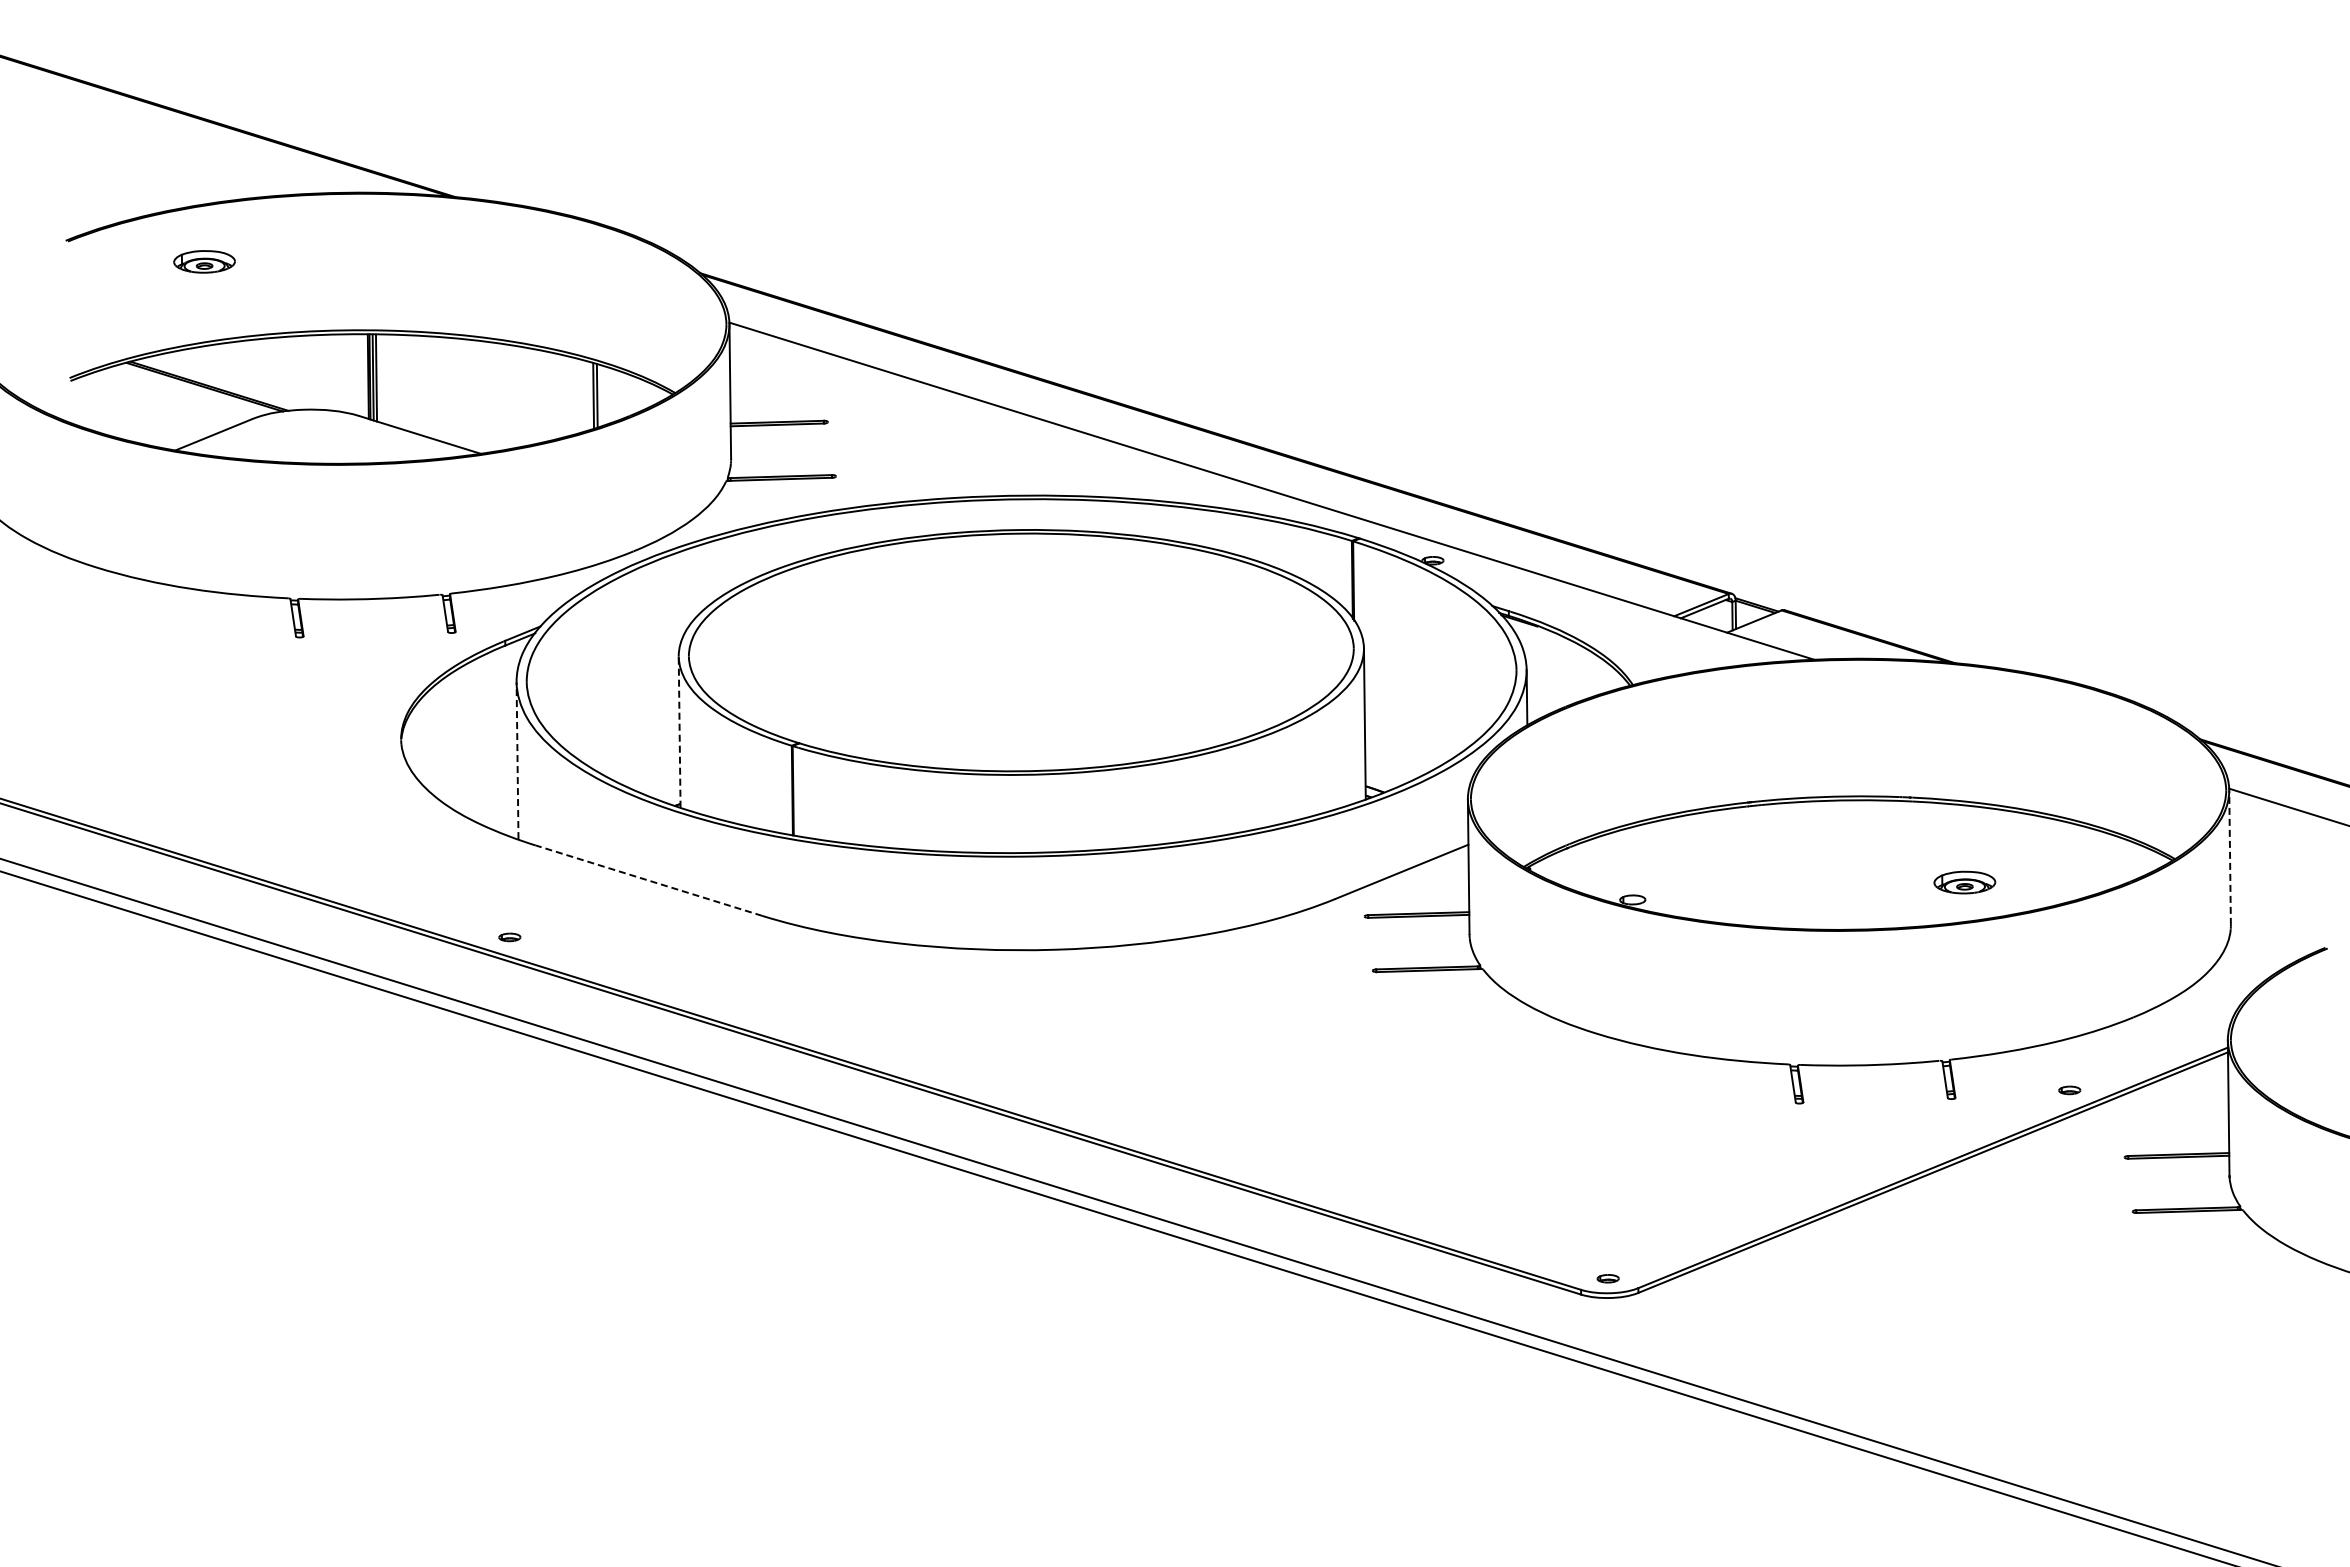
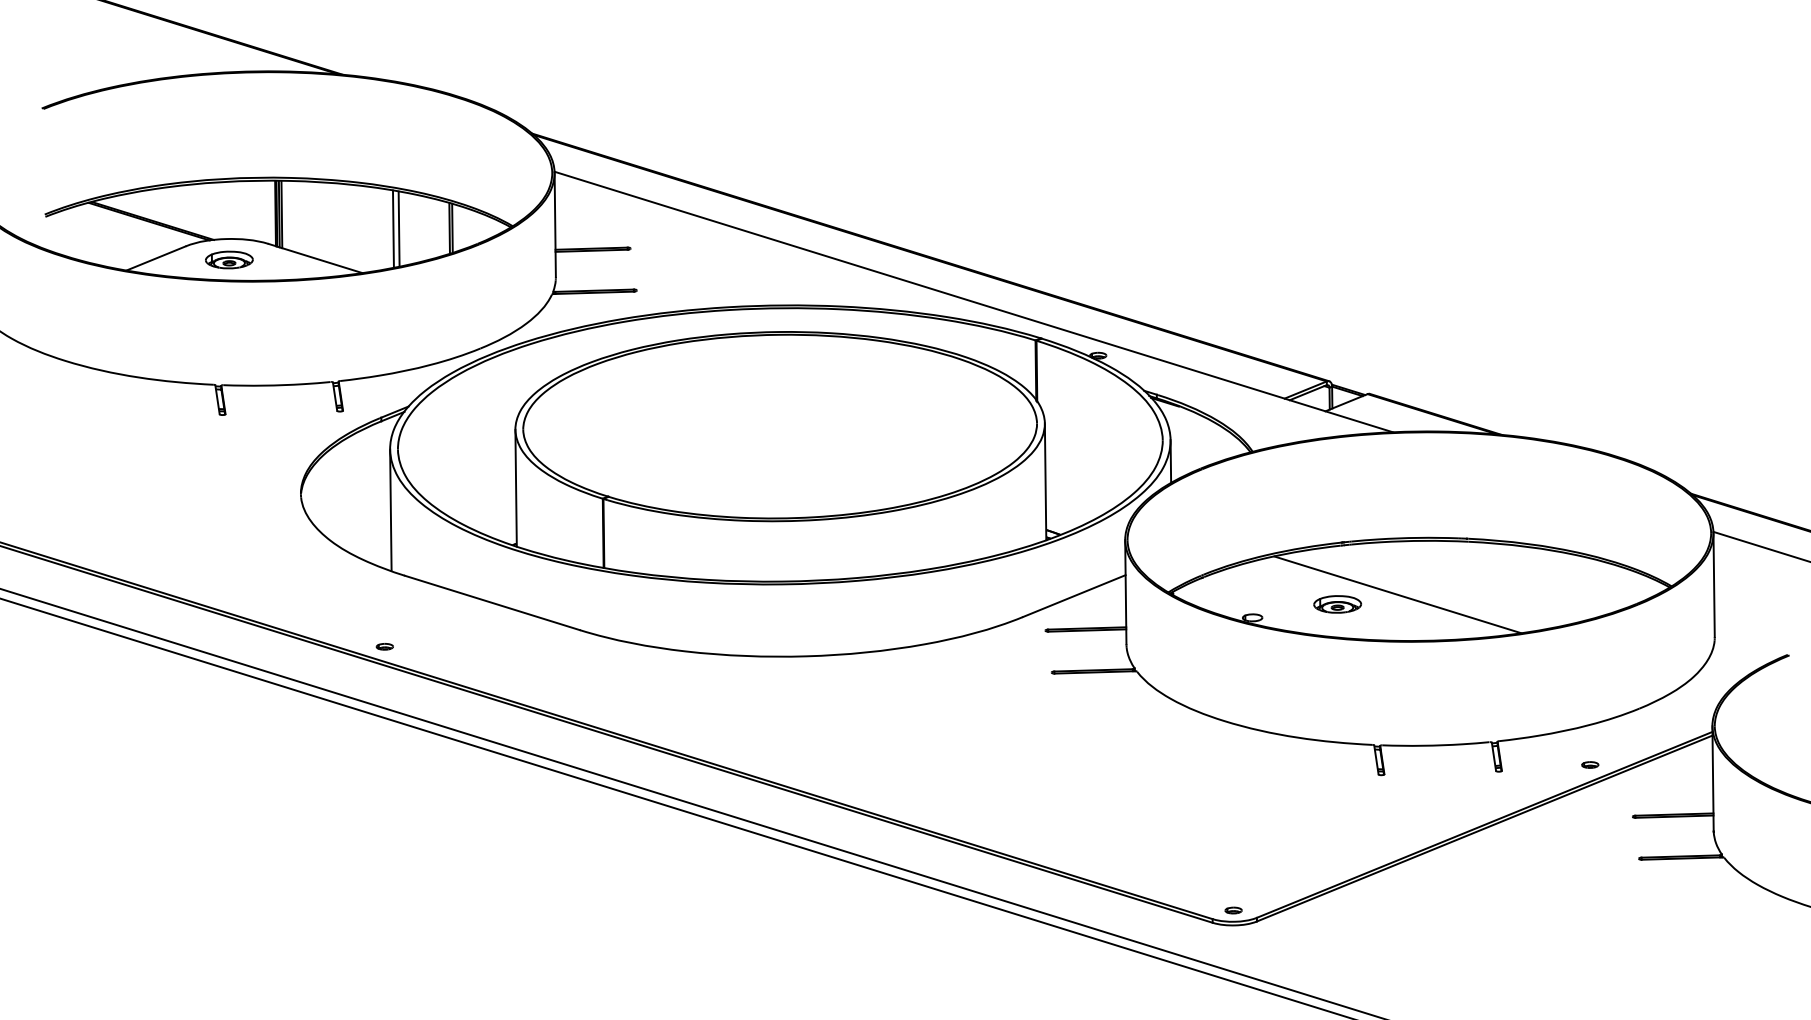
part: (204, 261) -> (229, 259), moved
line: (520, 396) -> (393, 228), added
line: (527, 396) -> (398, 228), added
line: (679, 732) -> (516, 488), dashed -> solid
line: (517, 760) -> (390, 510), dashed -> solid
line: (2230, 857) -> (1714, 585), dashed -> solid
line: (1820, 869) -> (1397, 594), added
line: (648, 880) -> (492, 602), dashed -> solid
part: (1964, 882) -> (1337, 604), moved

